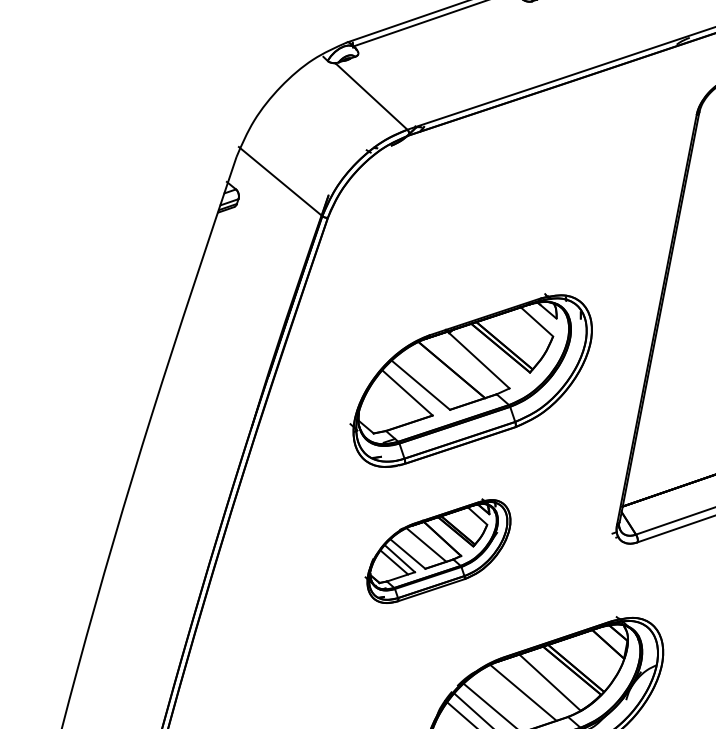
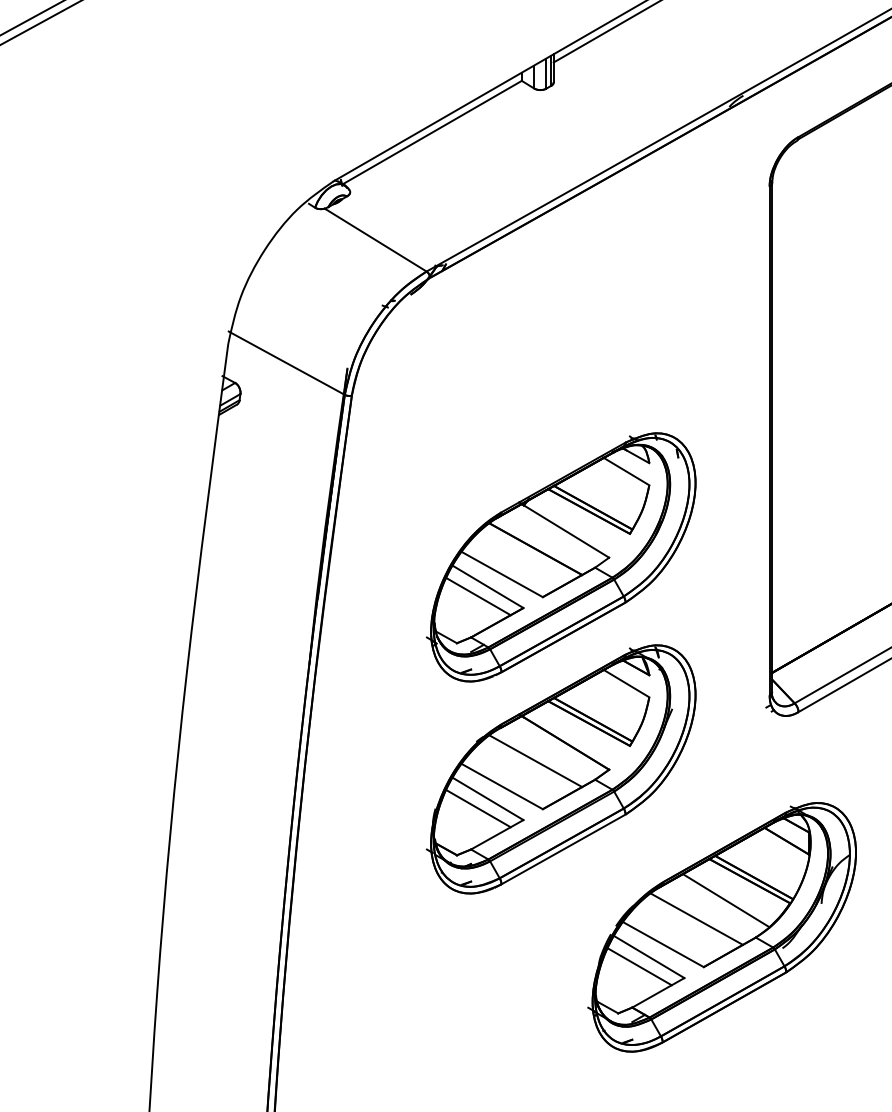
line: (398, 399) -> (478, 596), added
part: (438, 551) -> (561, 769), size x1.67

